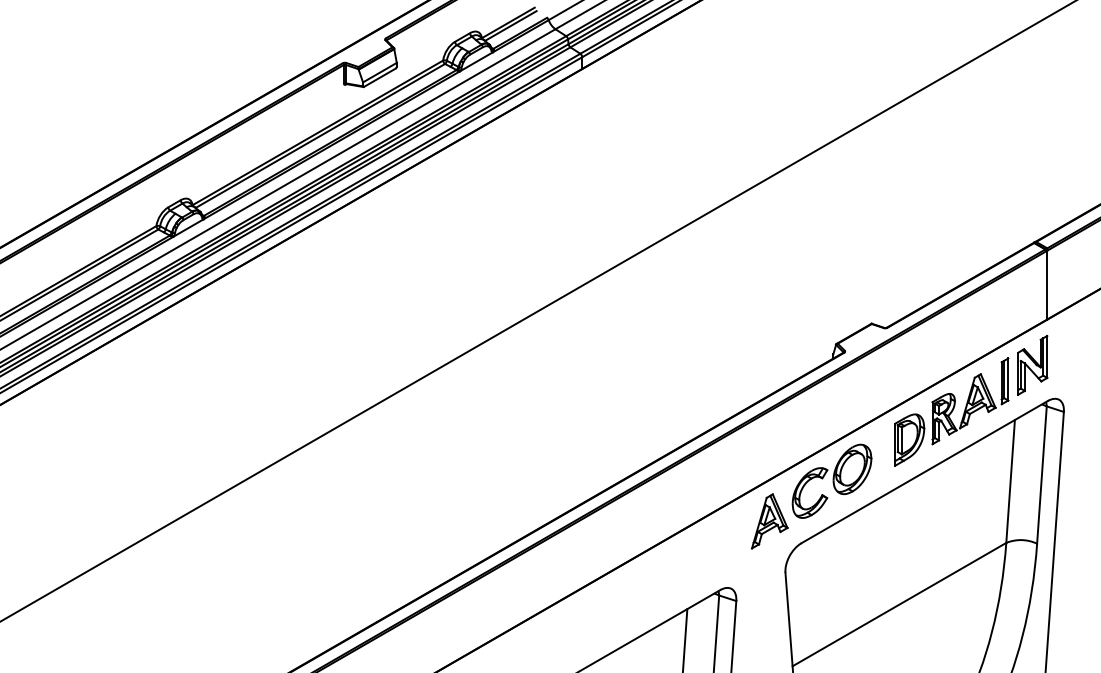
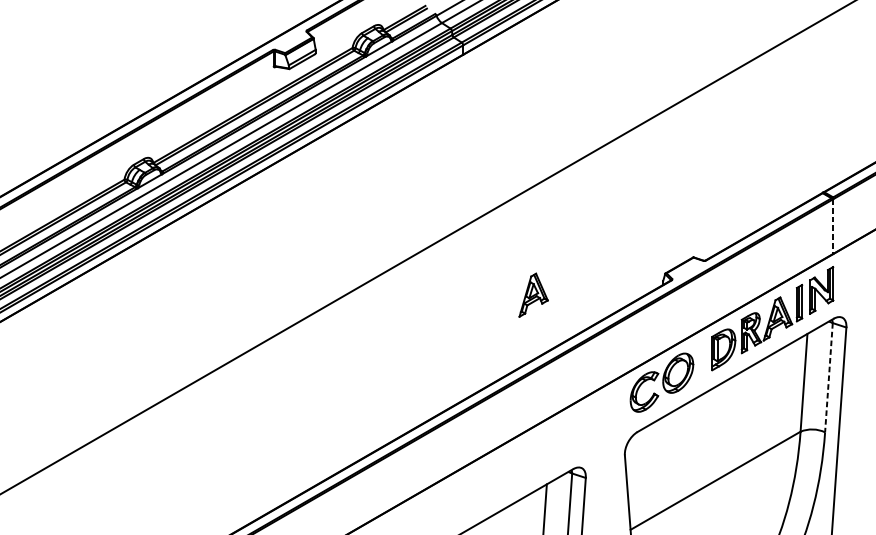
line: (1047, 285) -> (833, 226), solid -> dashed
line: (1041, 475) -> (828, 378), solid -> dashed
part: (769, 521) -> (533, 295), moved

